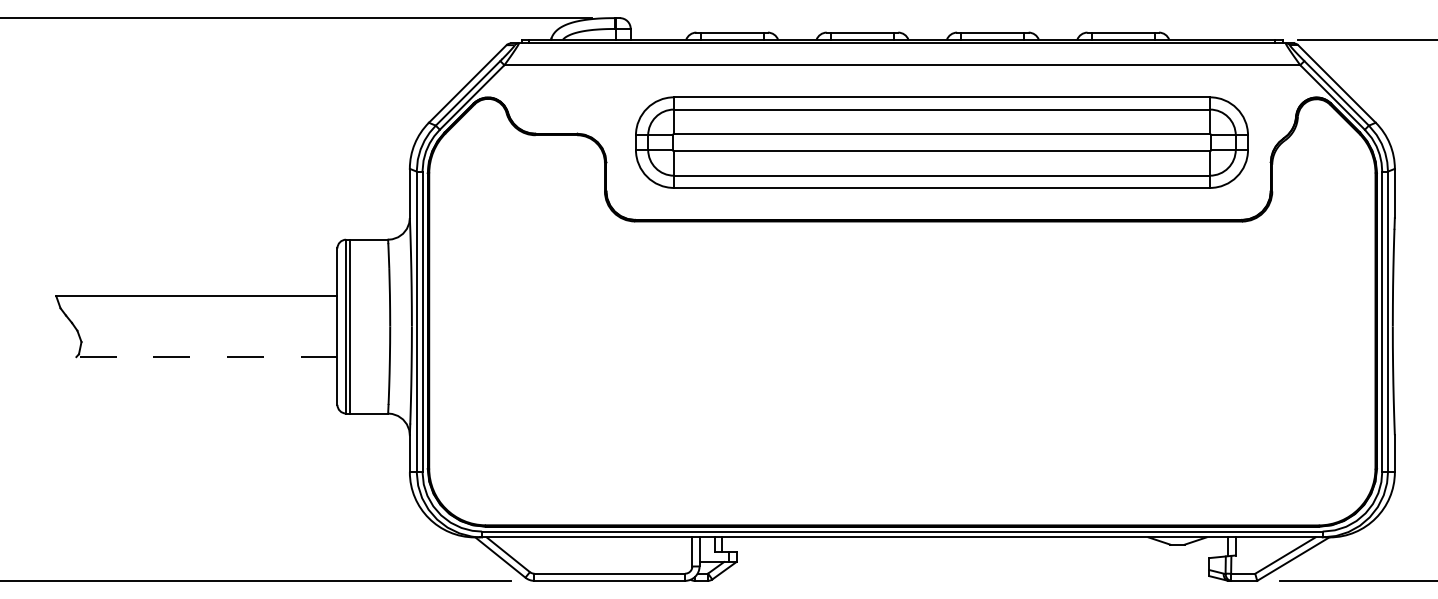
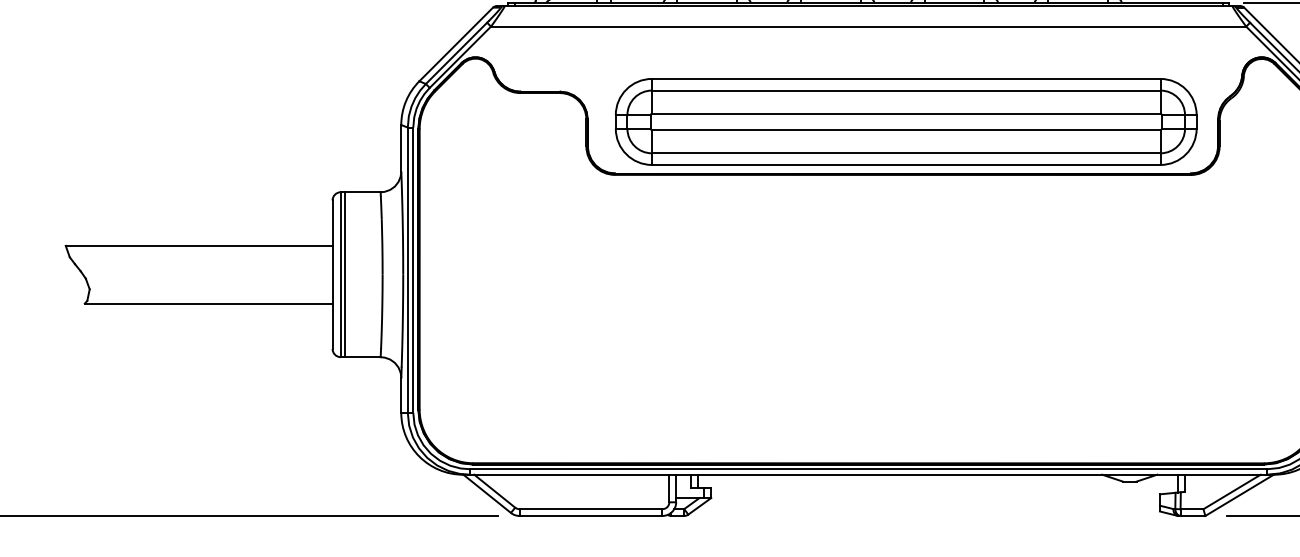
part: (941, 142) -> (905, 121), moved
line: (206, 357) -> (208, 304), dashed -> solid

